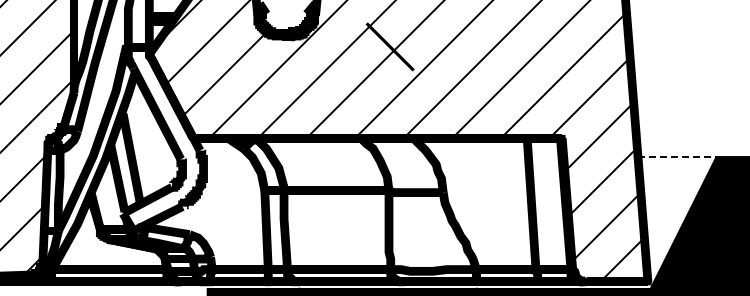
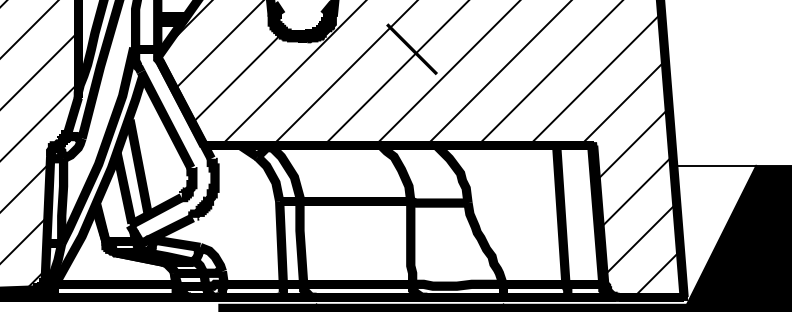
line: (677, 157) -> (715, 166), dashed -> solid

